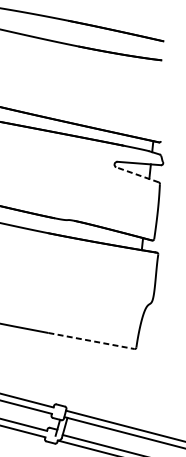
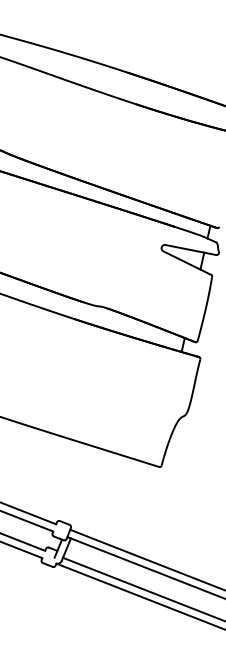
line: (137, 175) -> (187, 263), dashed -> solid
line: (91, 340) -> (109, 451), dashed -> solid

